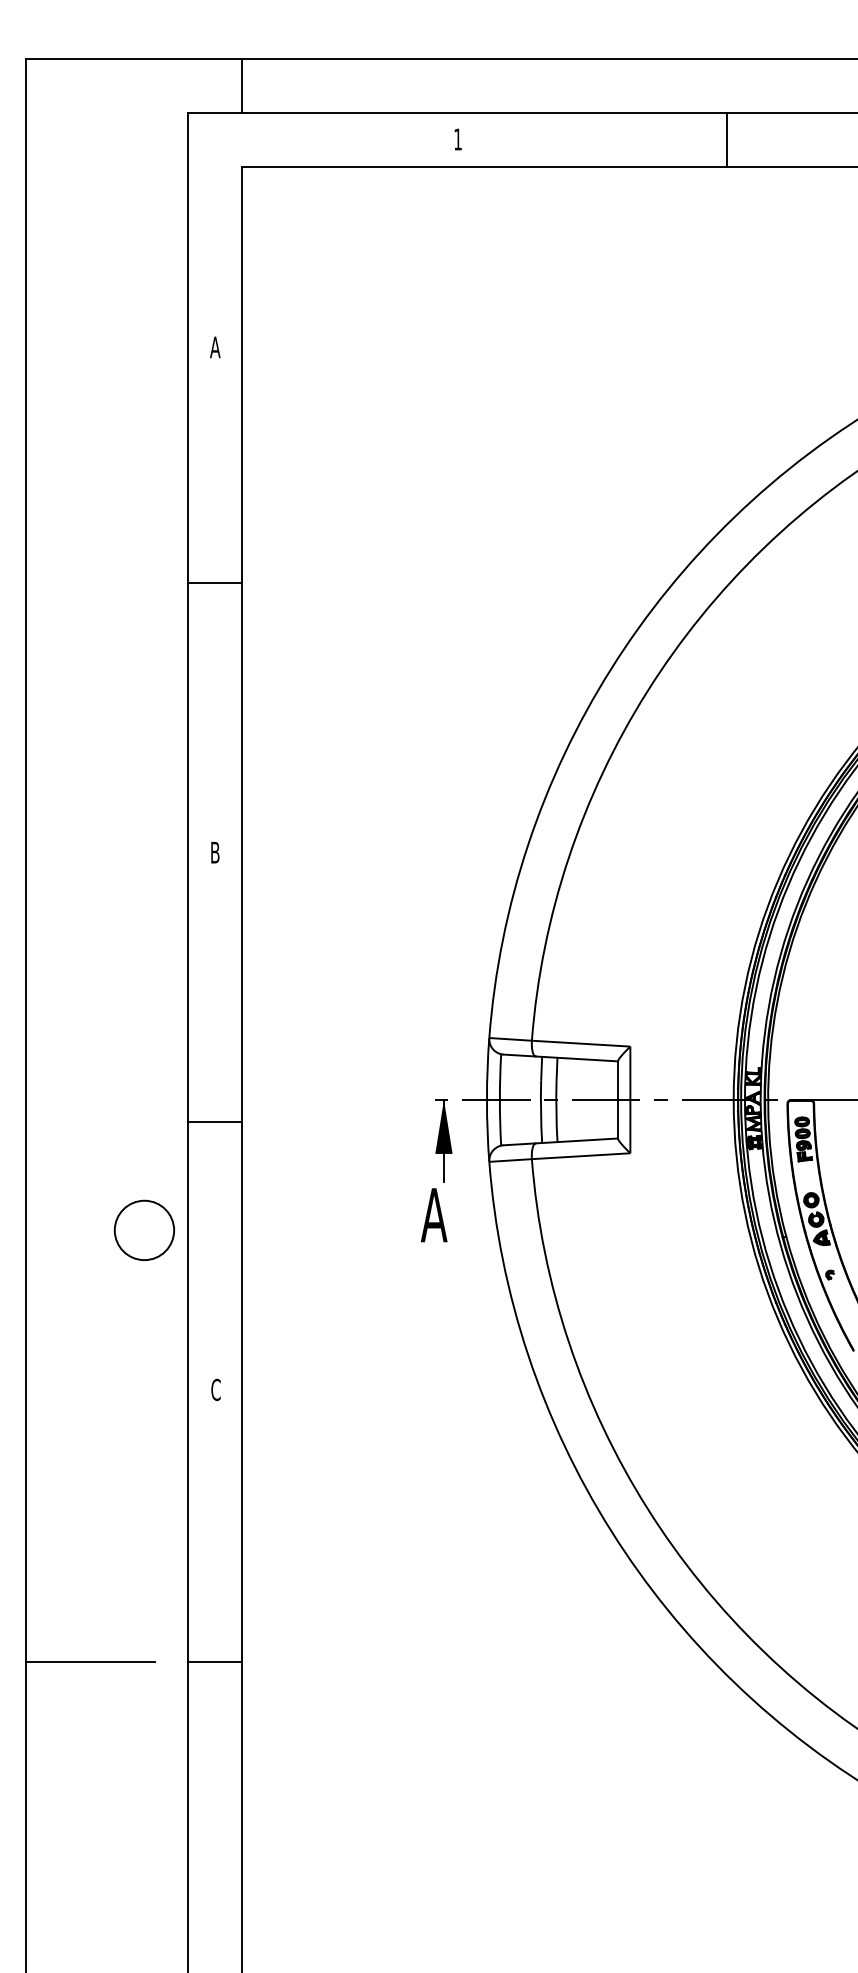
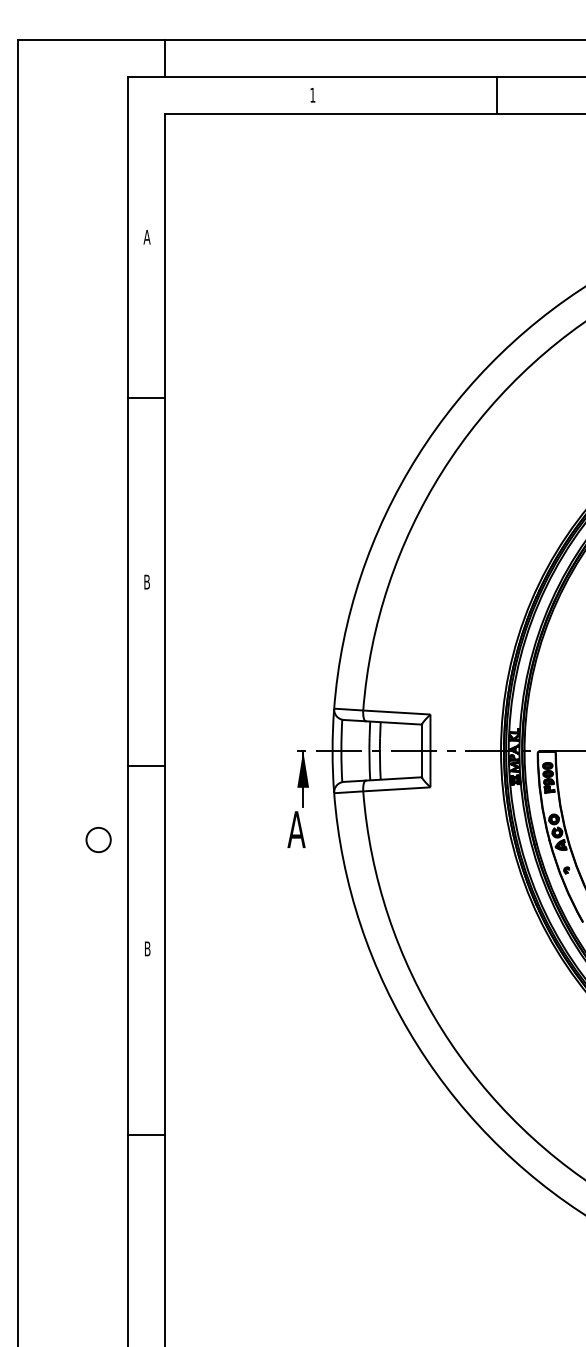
circle: (144, 1229) -> (98, 839), size x0.6
text: (215, 1389) -> (147, 948), C -> B
line: (89, 1661) -> (61, 1134), removed

